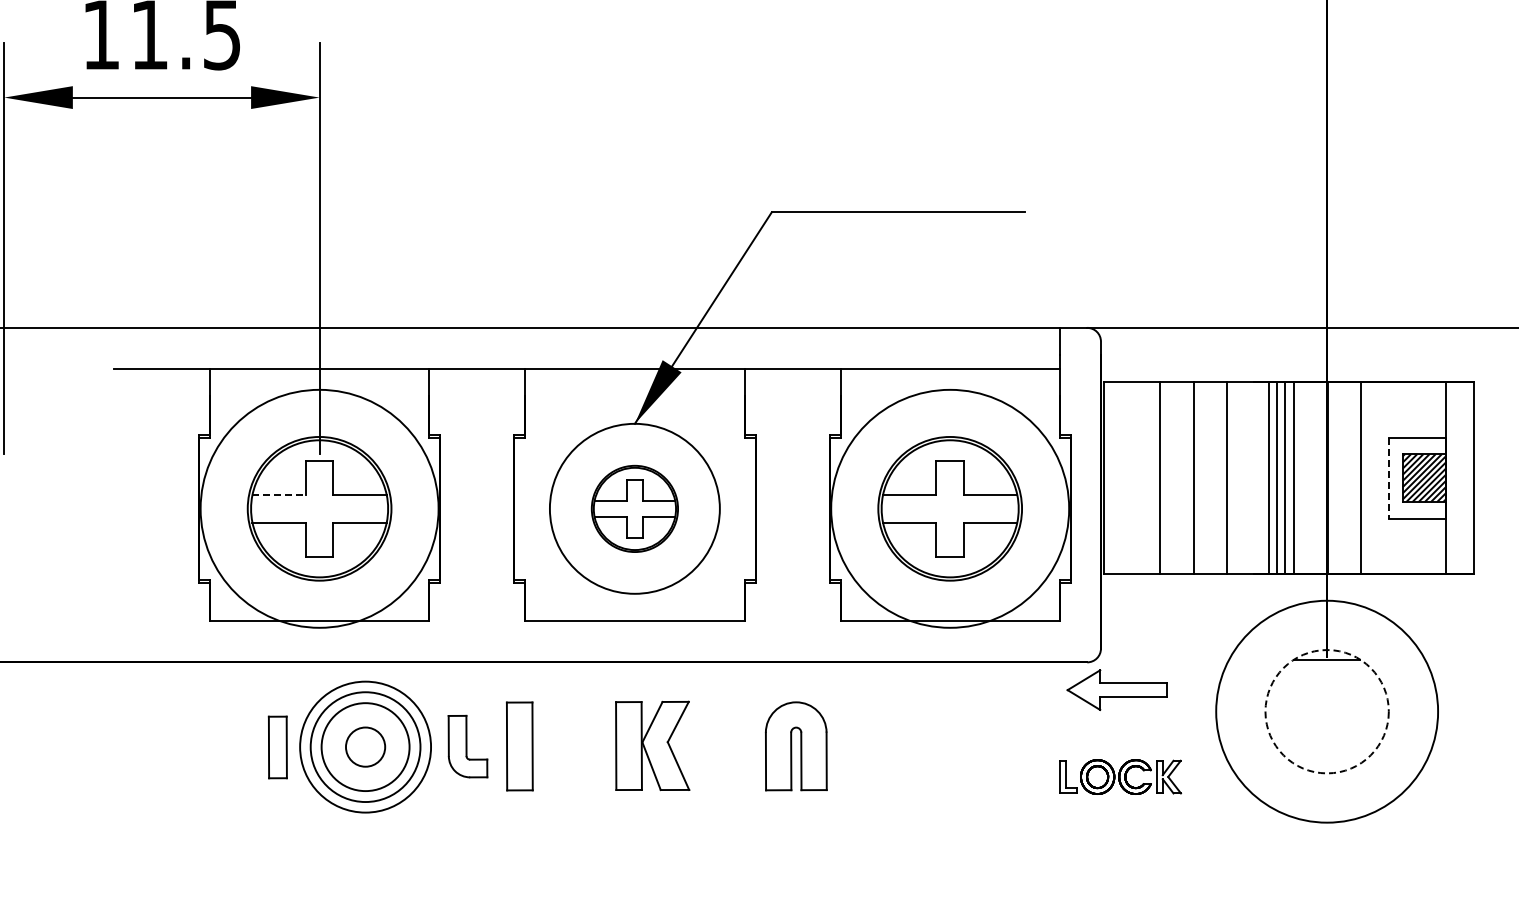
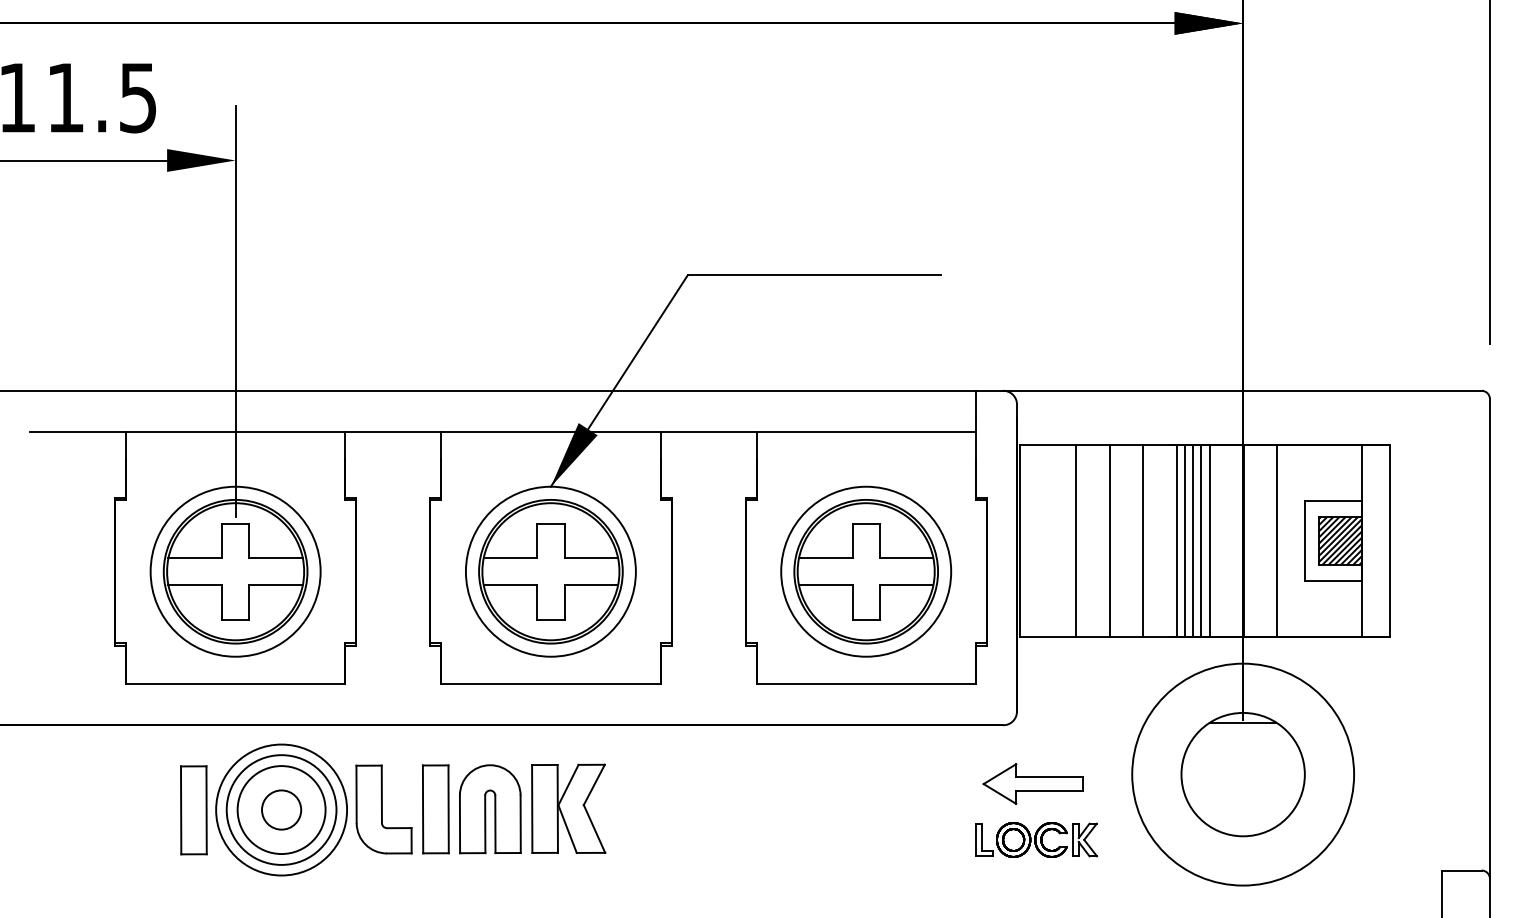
line: (1260, 477) -> (1176, 540), added
line: (1389, 478) -> (1305, 541), dashed -> solid
line: (279, 495) -> (195, 558), dashed -> solid
circle: (319, 508) -> (235, 571), size x0.71
part: (634, 508) -> (550, 571), size x1.67
circle: (950, 508) -> (866, 571), size x0.71
part: (1116, 689) -> (1032, 783), moved
circle: (1326, 711) -> (1242, 774), dashed -> solid
part: (467, 746) -> (383, 809), size x1.43
part: (796, 746) -> (490, 809), moved
part: (277, 747) -> (193, 810), size x1.43

